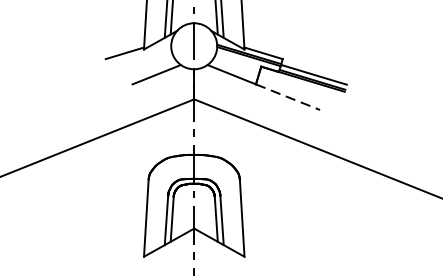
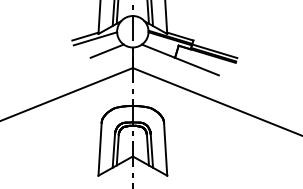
line: (139, 56) -> (95, 38), added
line: (287, 97) -> (196, 66), dashed -> solid

